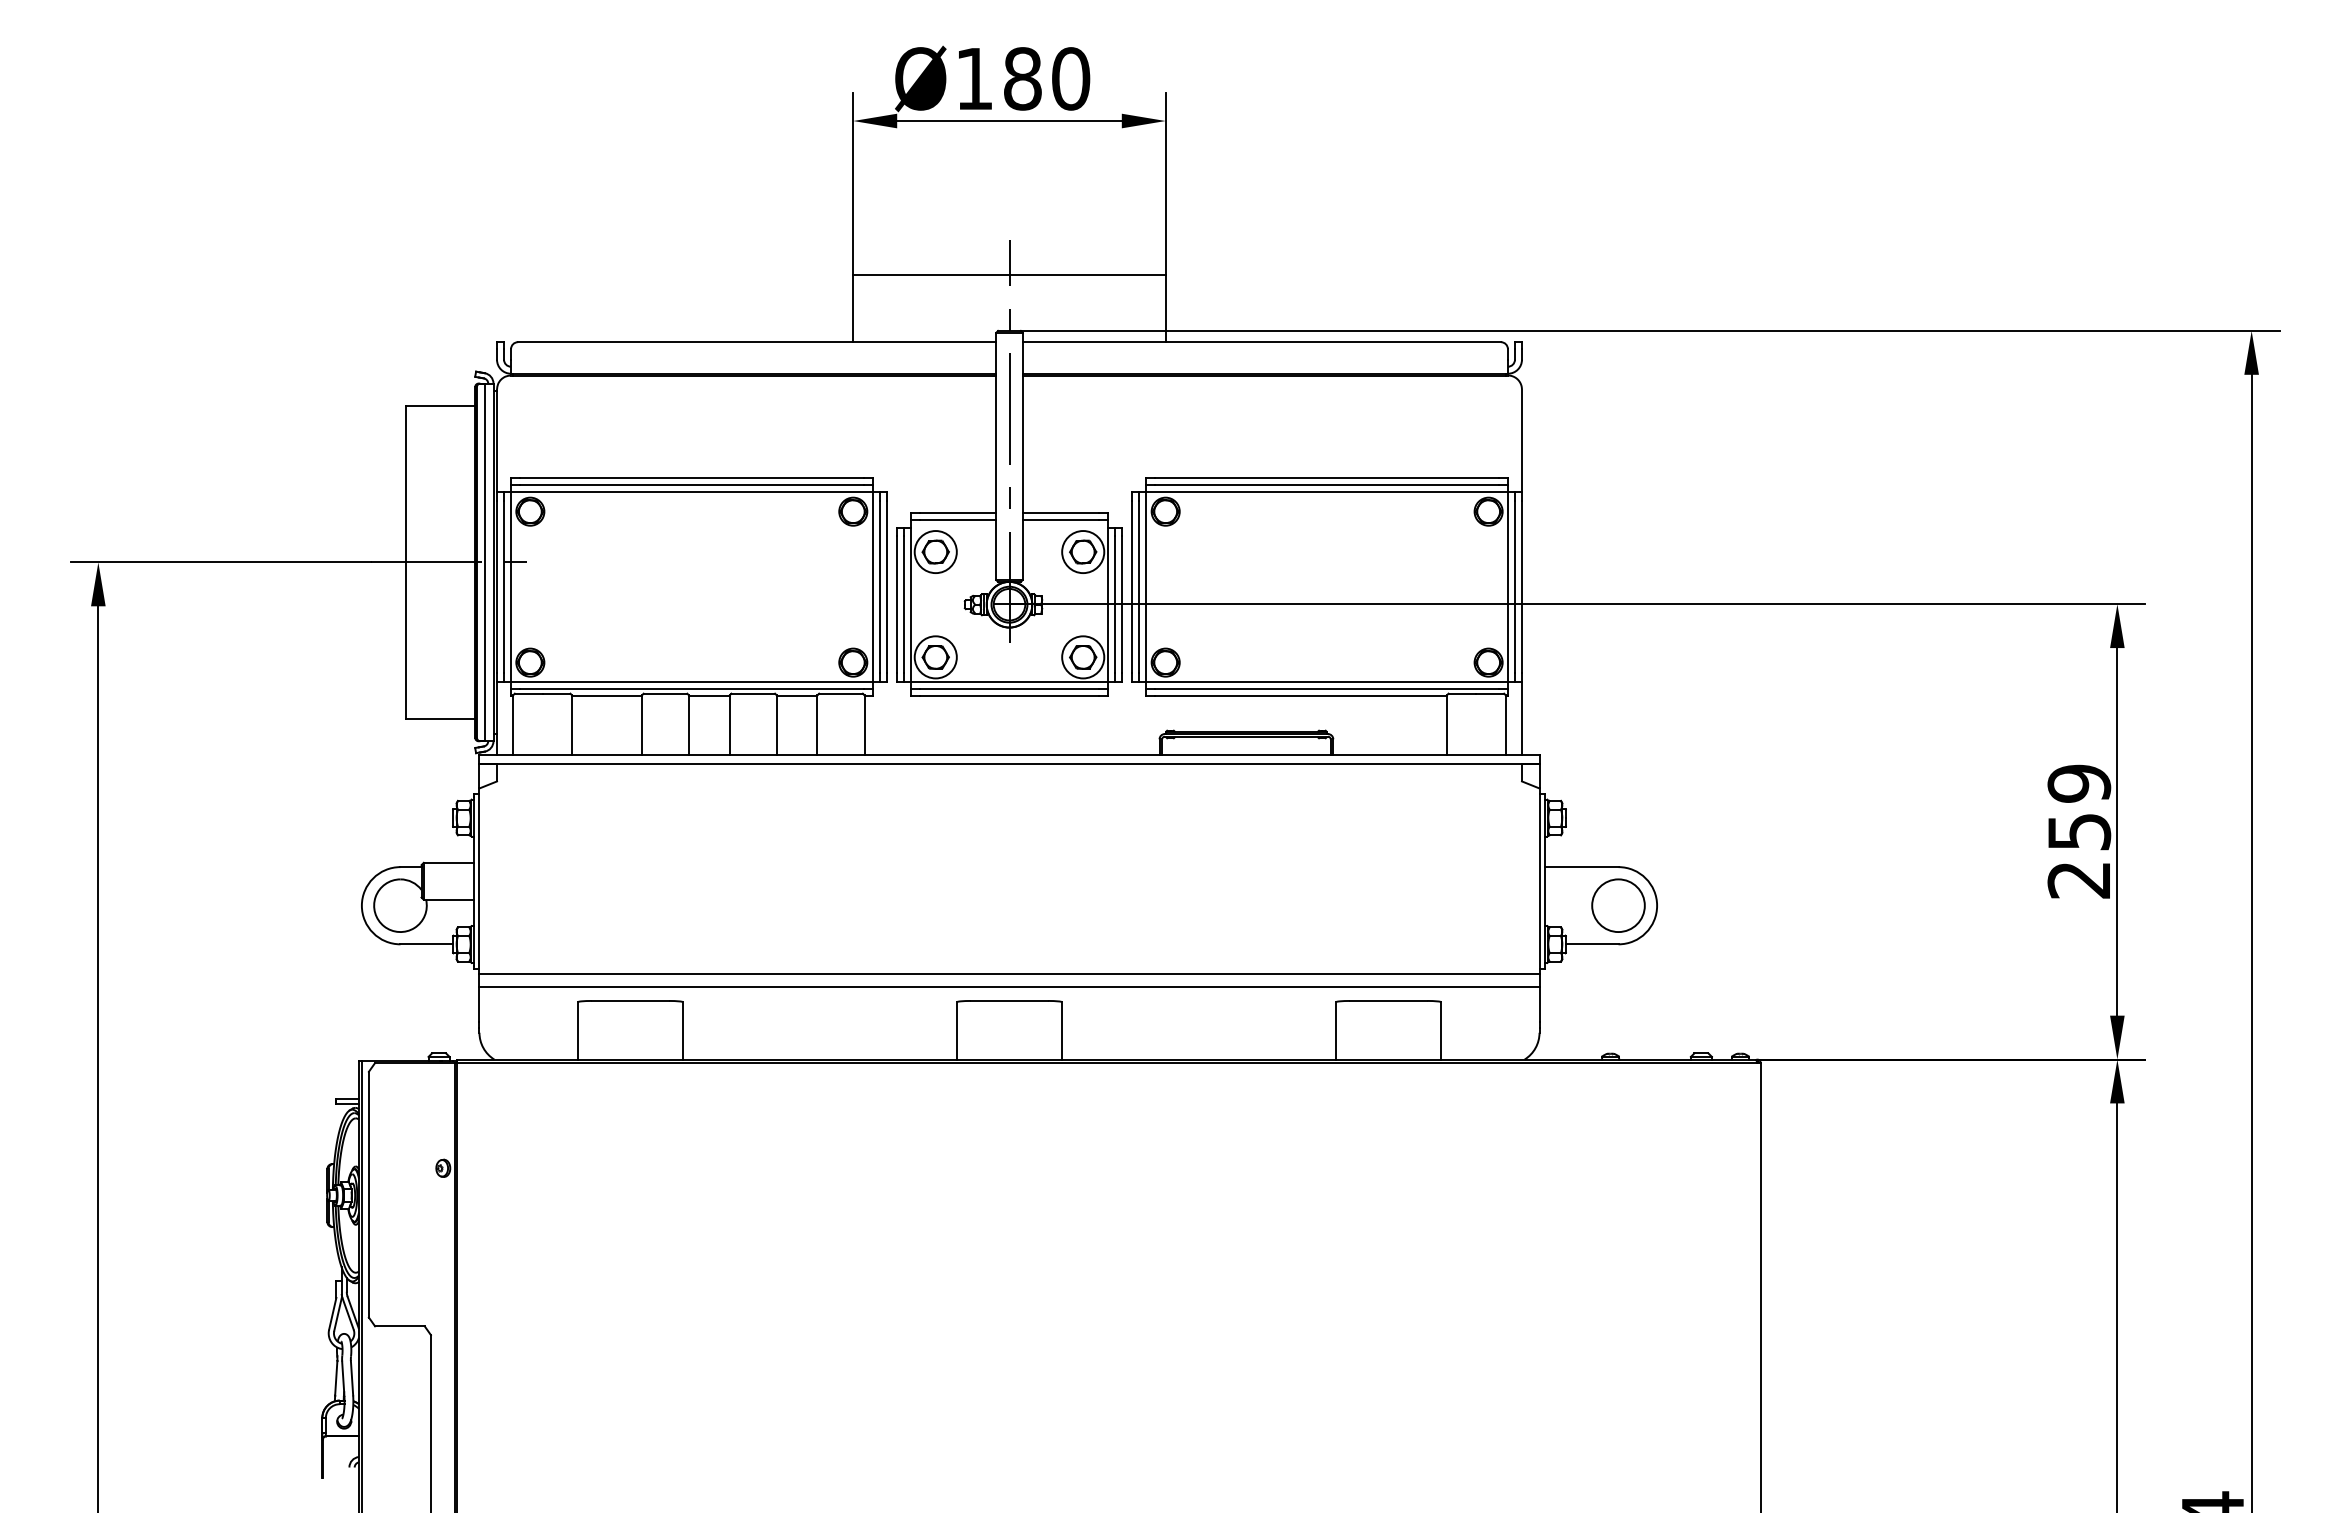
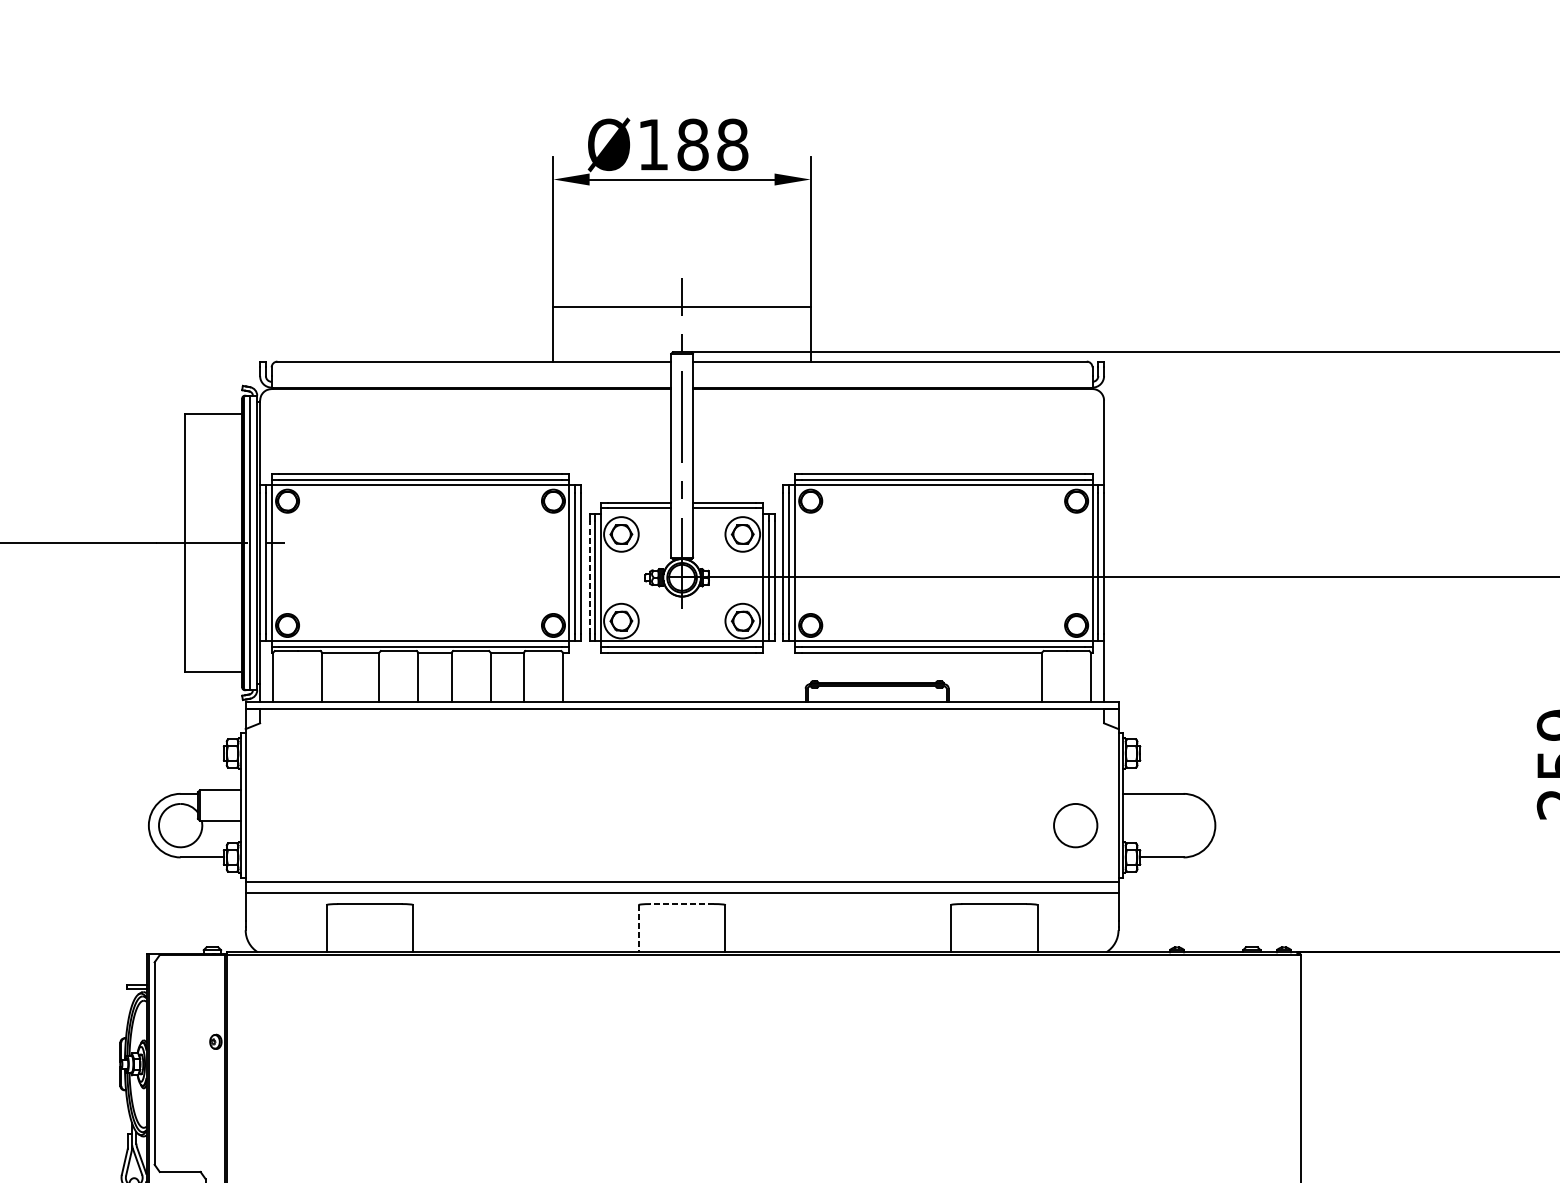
text: (1071, 78) -> (733, 144), Ø180 -> Ø188
line: (897, 604) -> (589, 577), solid -> dashed
circle: (1618, 905) -> (1075, 825), moved
line: (1009, 1000) -> (682, 903), solid -> dashed
line: (956, 1030) -> (638, 928), solid -> dashed

